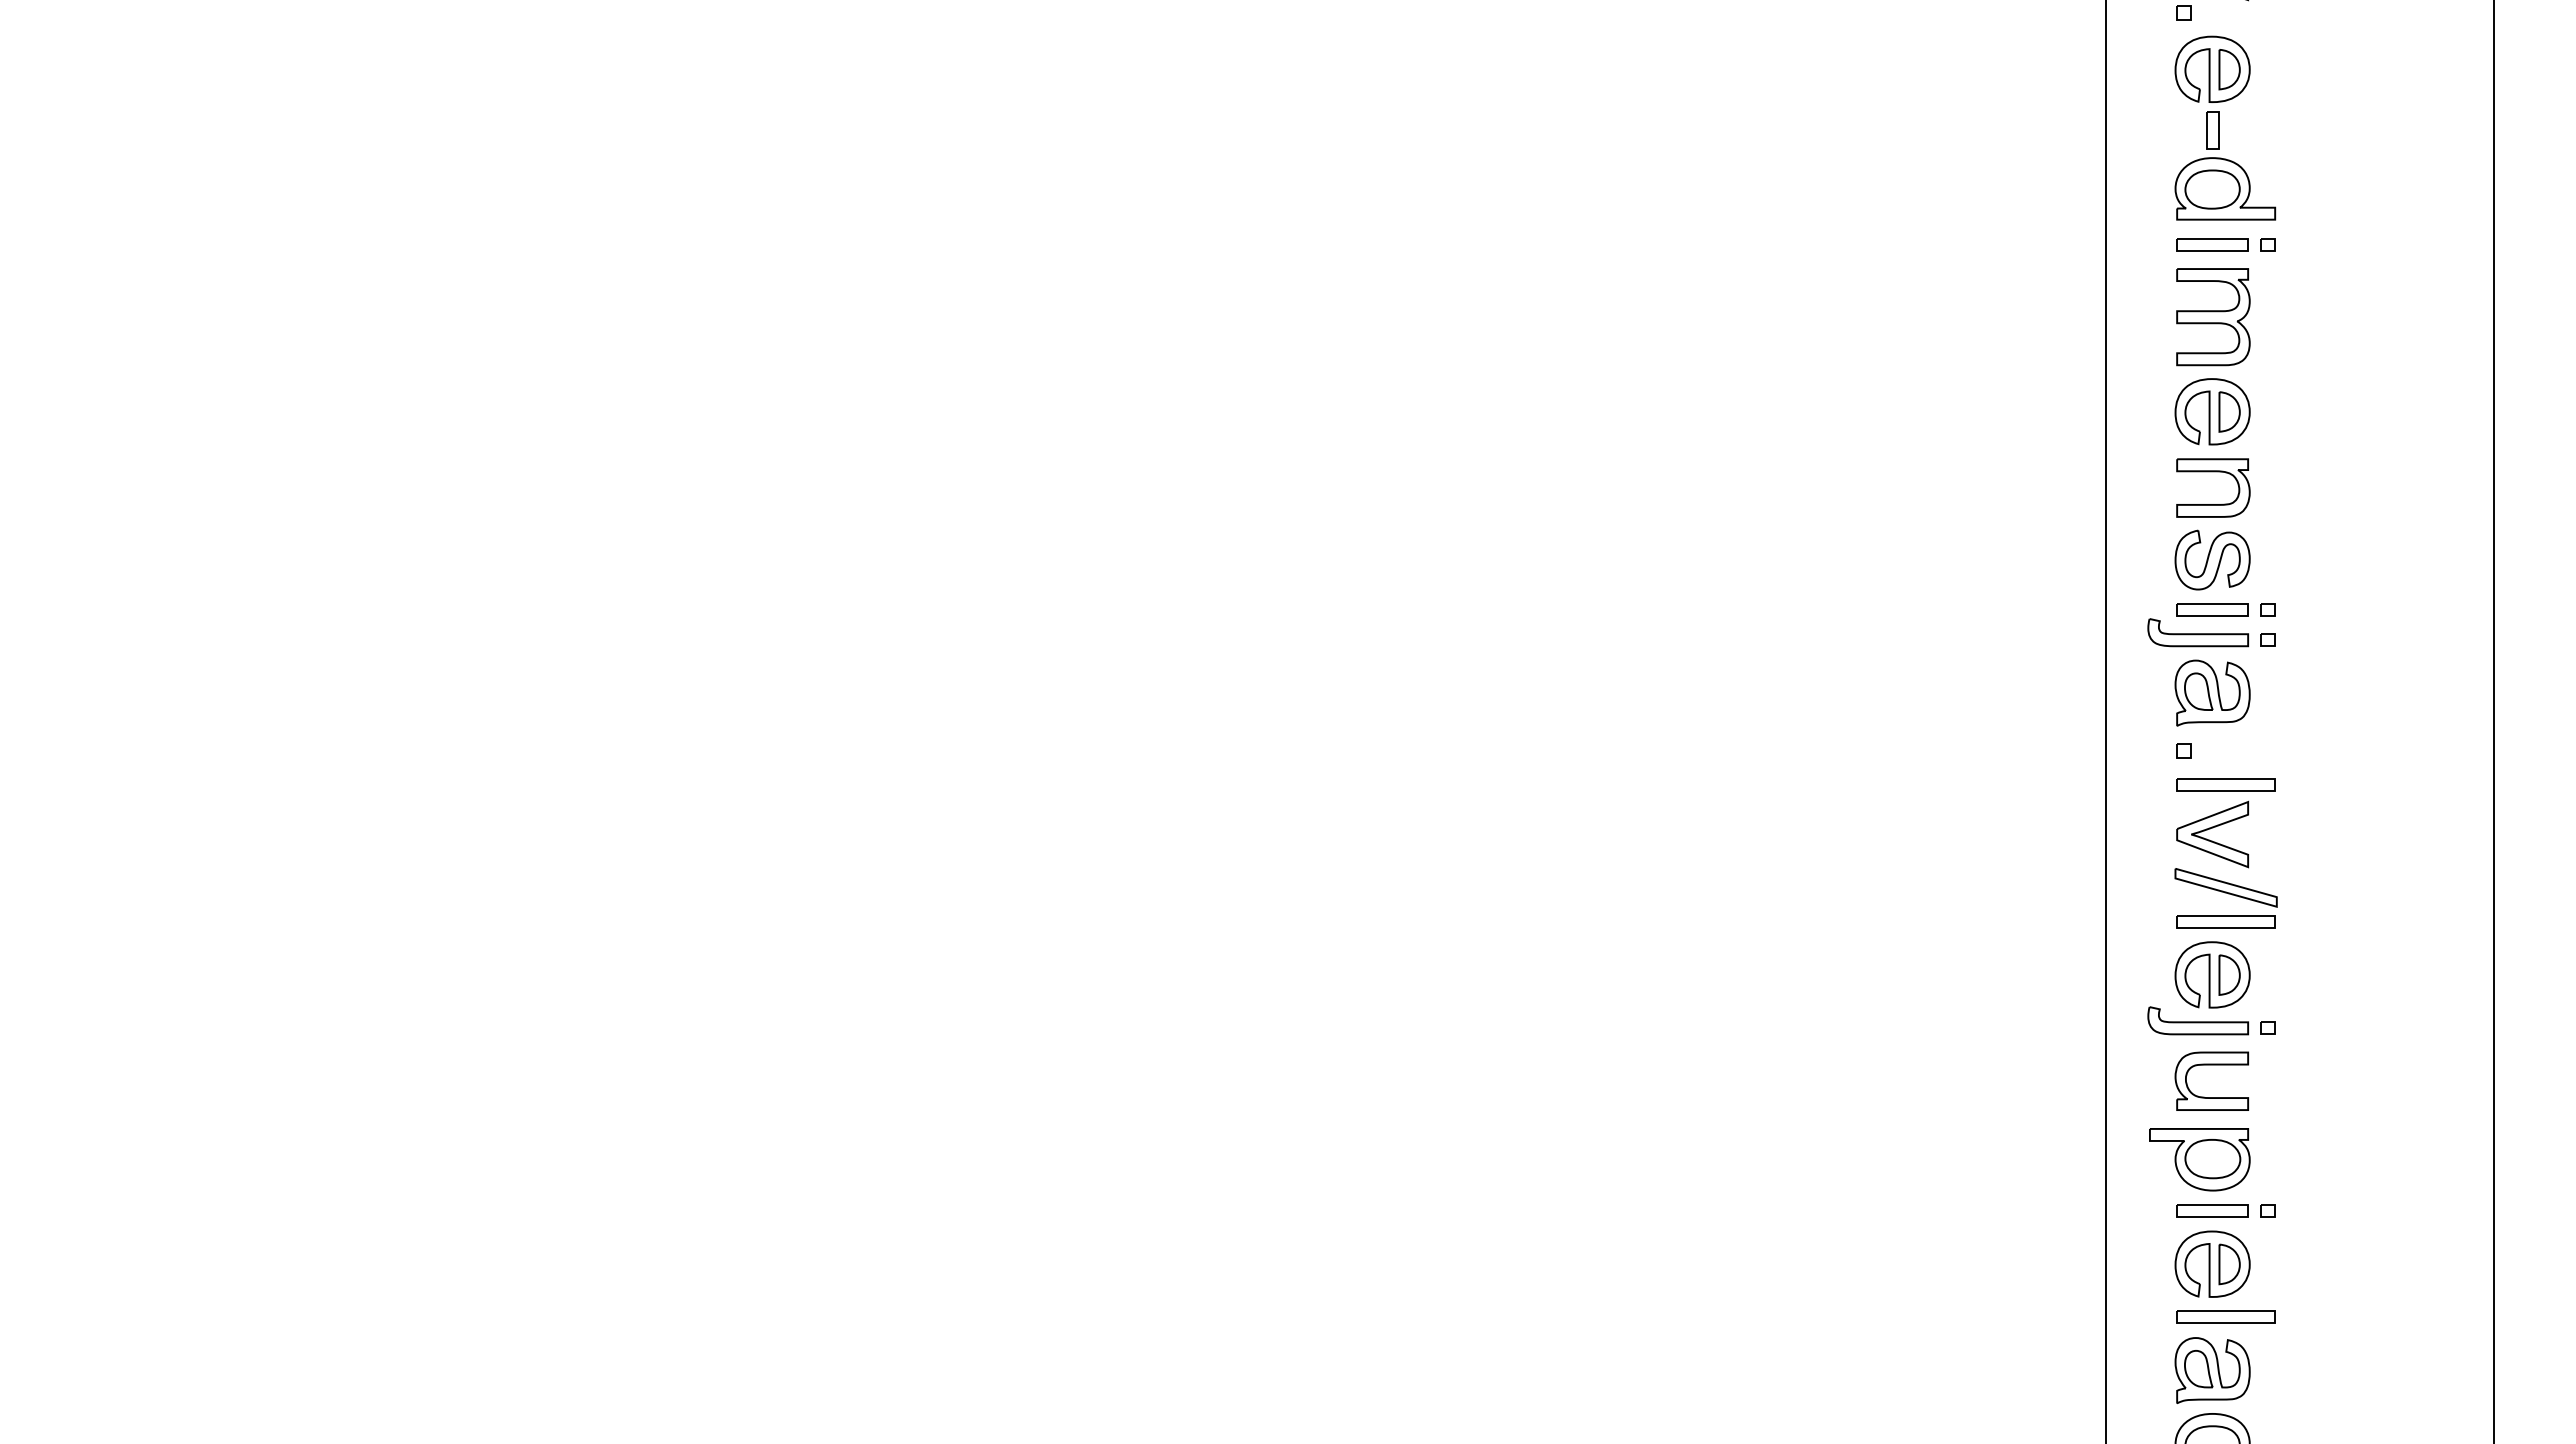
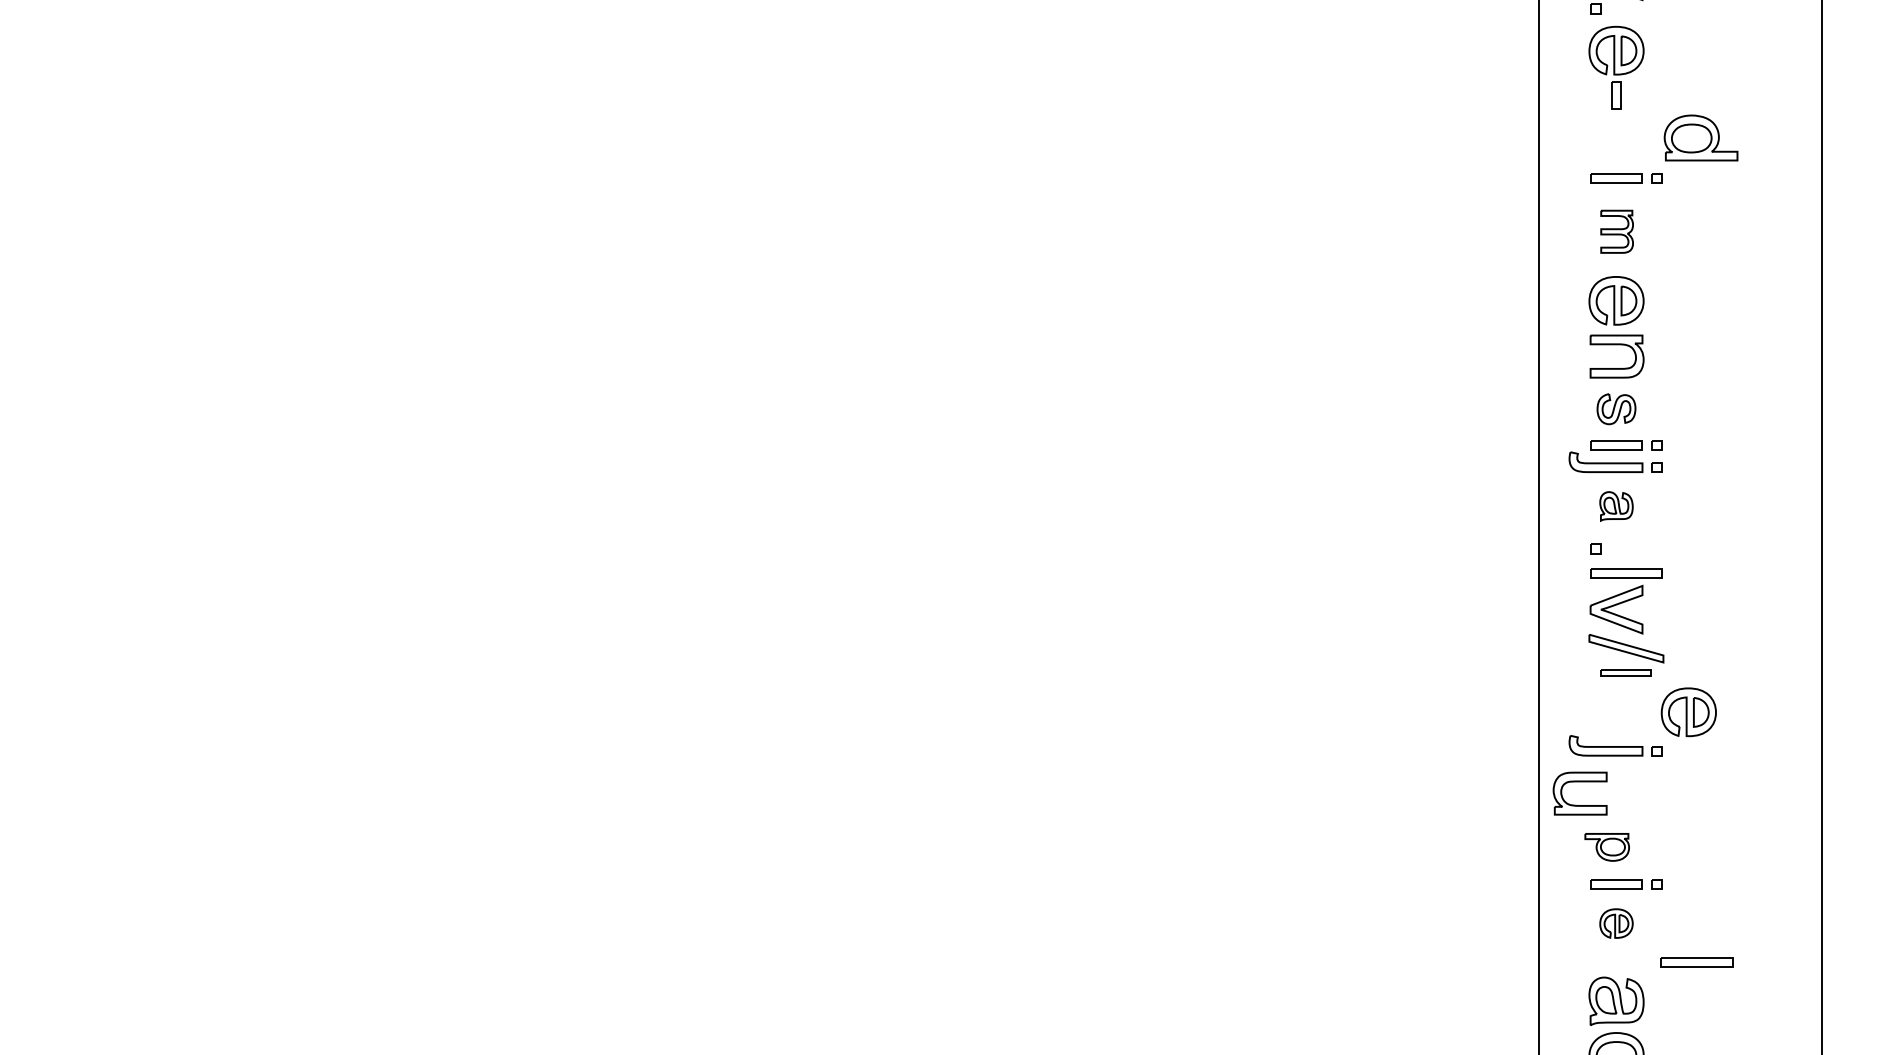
part: (2225, 188) -> (1701, 137), moved
part: (2213, 317) -> (1617, 231), size x0.6
part: (2212, 559) -> (1616, 408), size x0.7
part: (2212, 692) -> (1616, 505), size x0.6
part: (2225, 921) -> (1625, 673), size x0.7
part: (2212, 974) -> (1688, 711), moved
part: (2211, 1065) -> (1579, 782), moved
part: (2199, 1159) -> (1606, 847), size x0.6
part: (2212, 1263) -> (1616, 923), size x0.6
part: (2225, 1316) -> (1696, 961), moved

